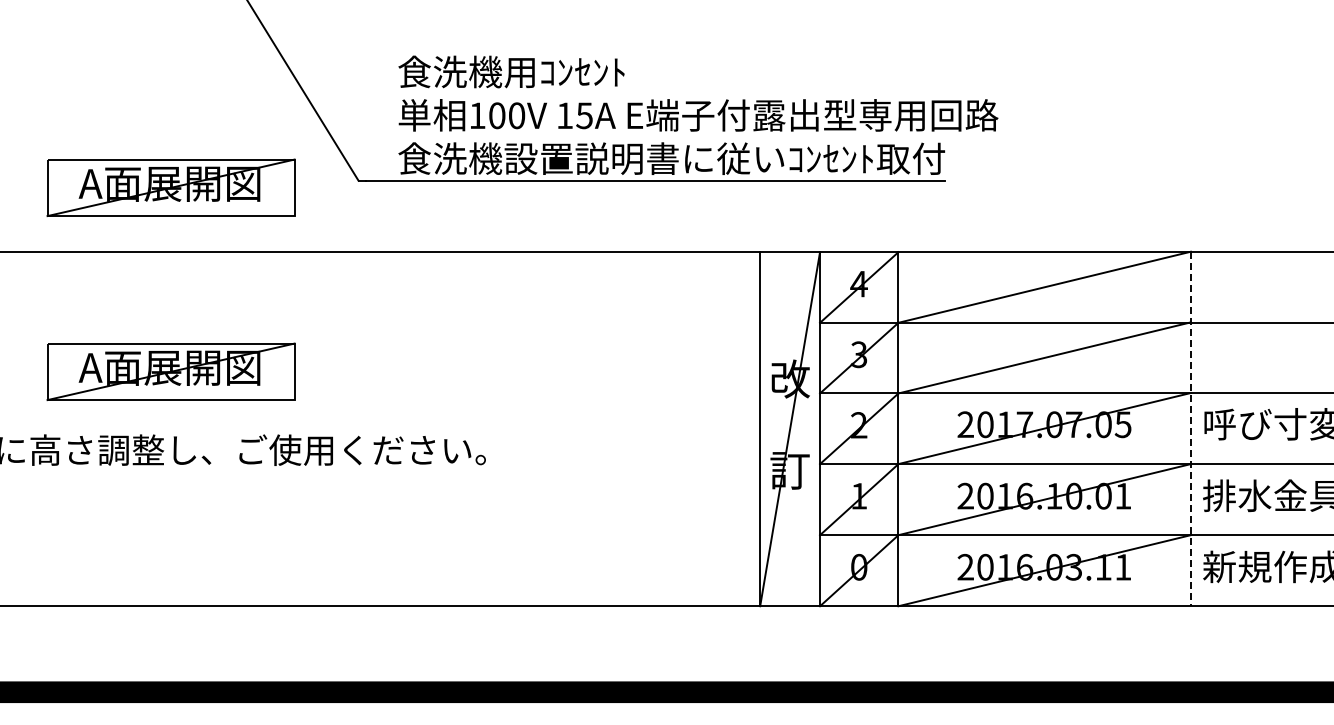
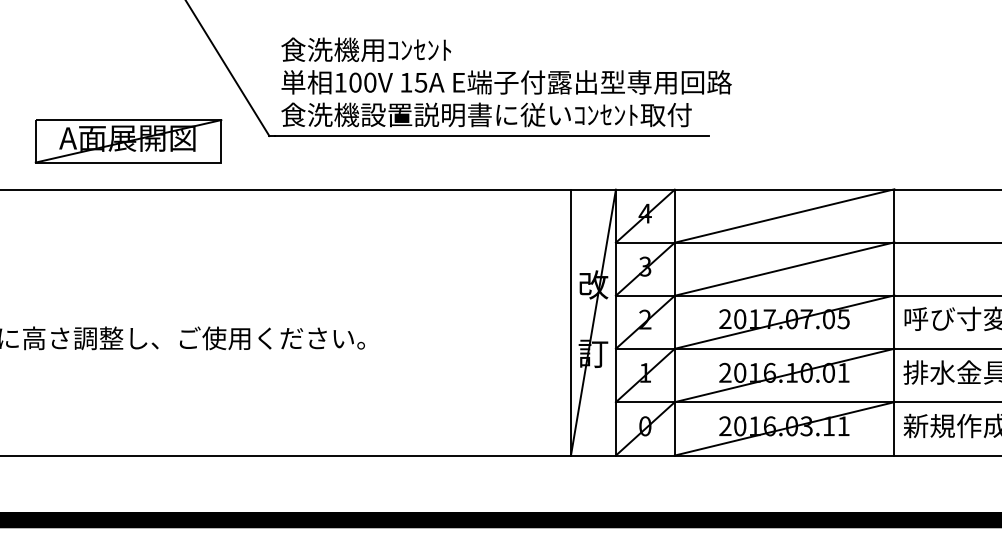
text: (698, 114) -> (506, 81), moved
part: (170, 371) -> (128, 279), removed
line: (1190, 429) -> (894, 322), dashed -> solid

